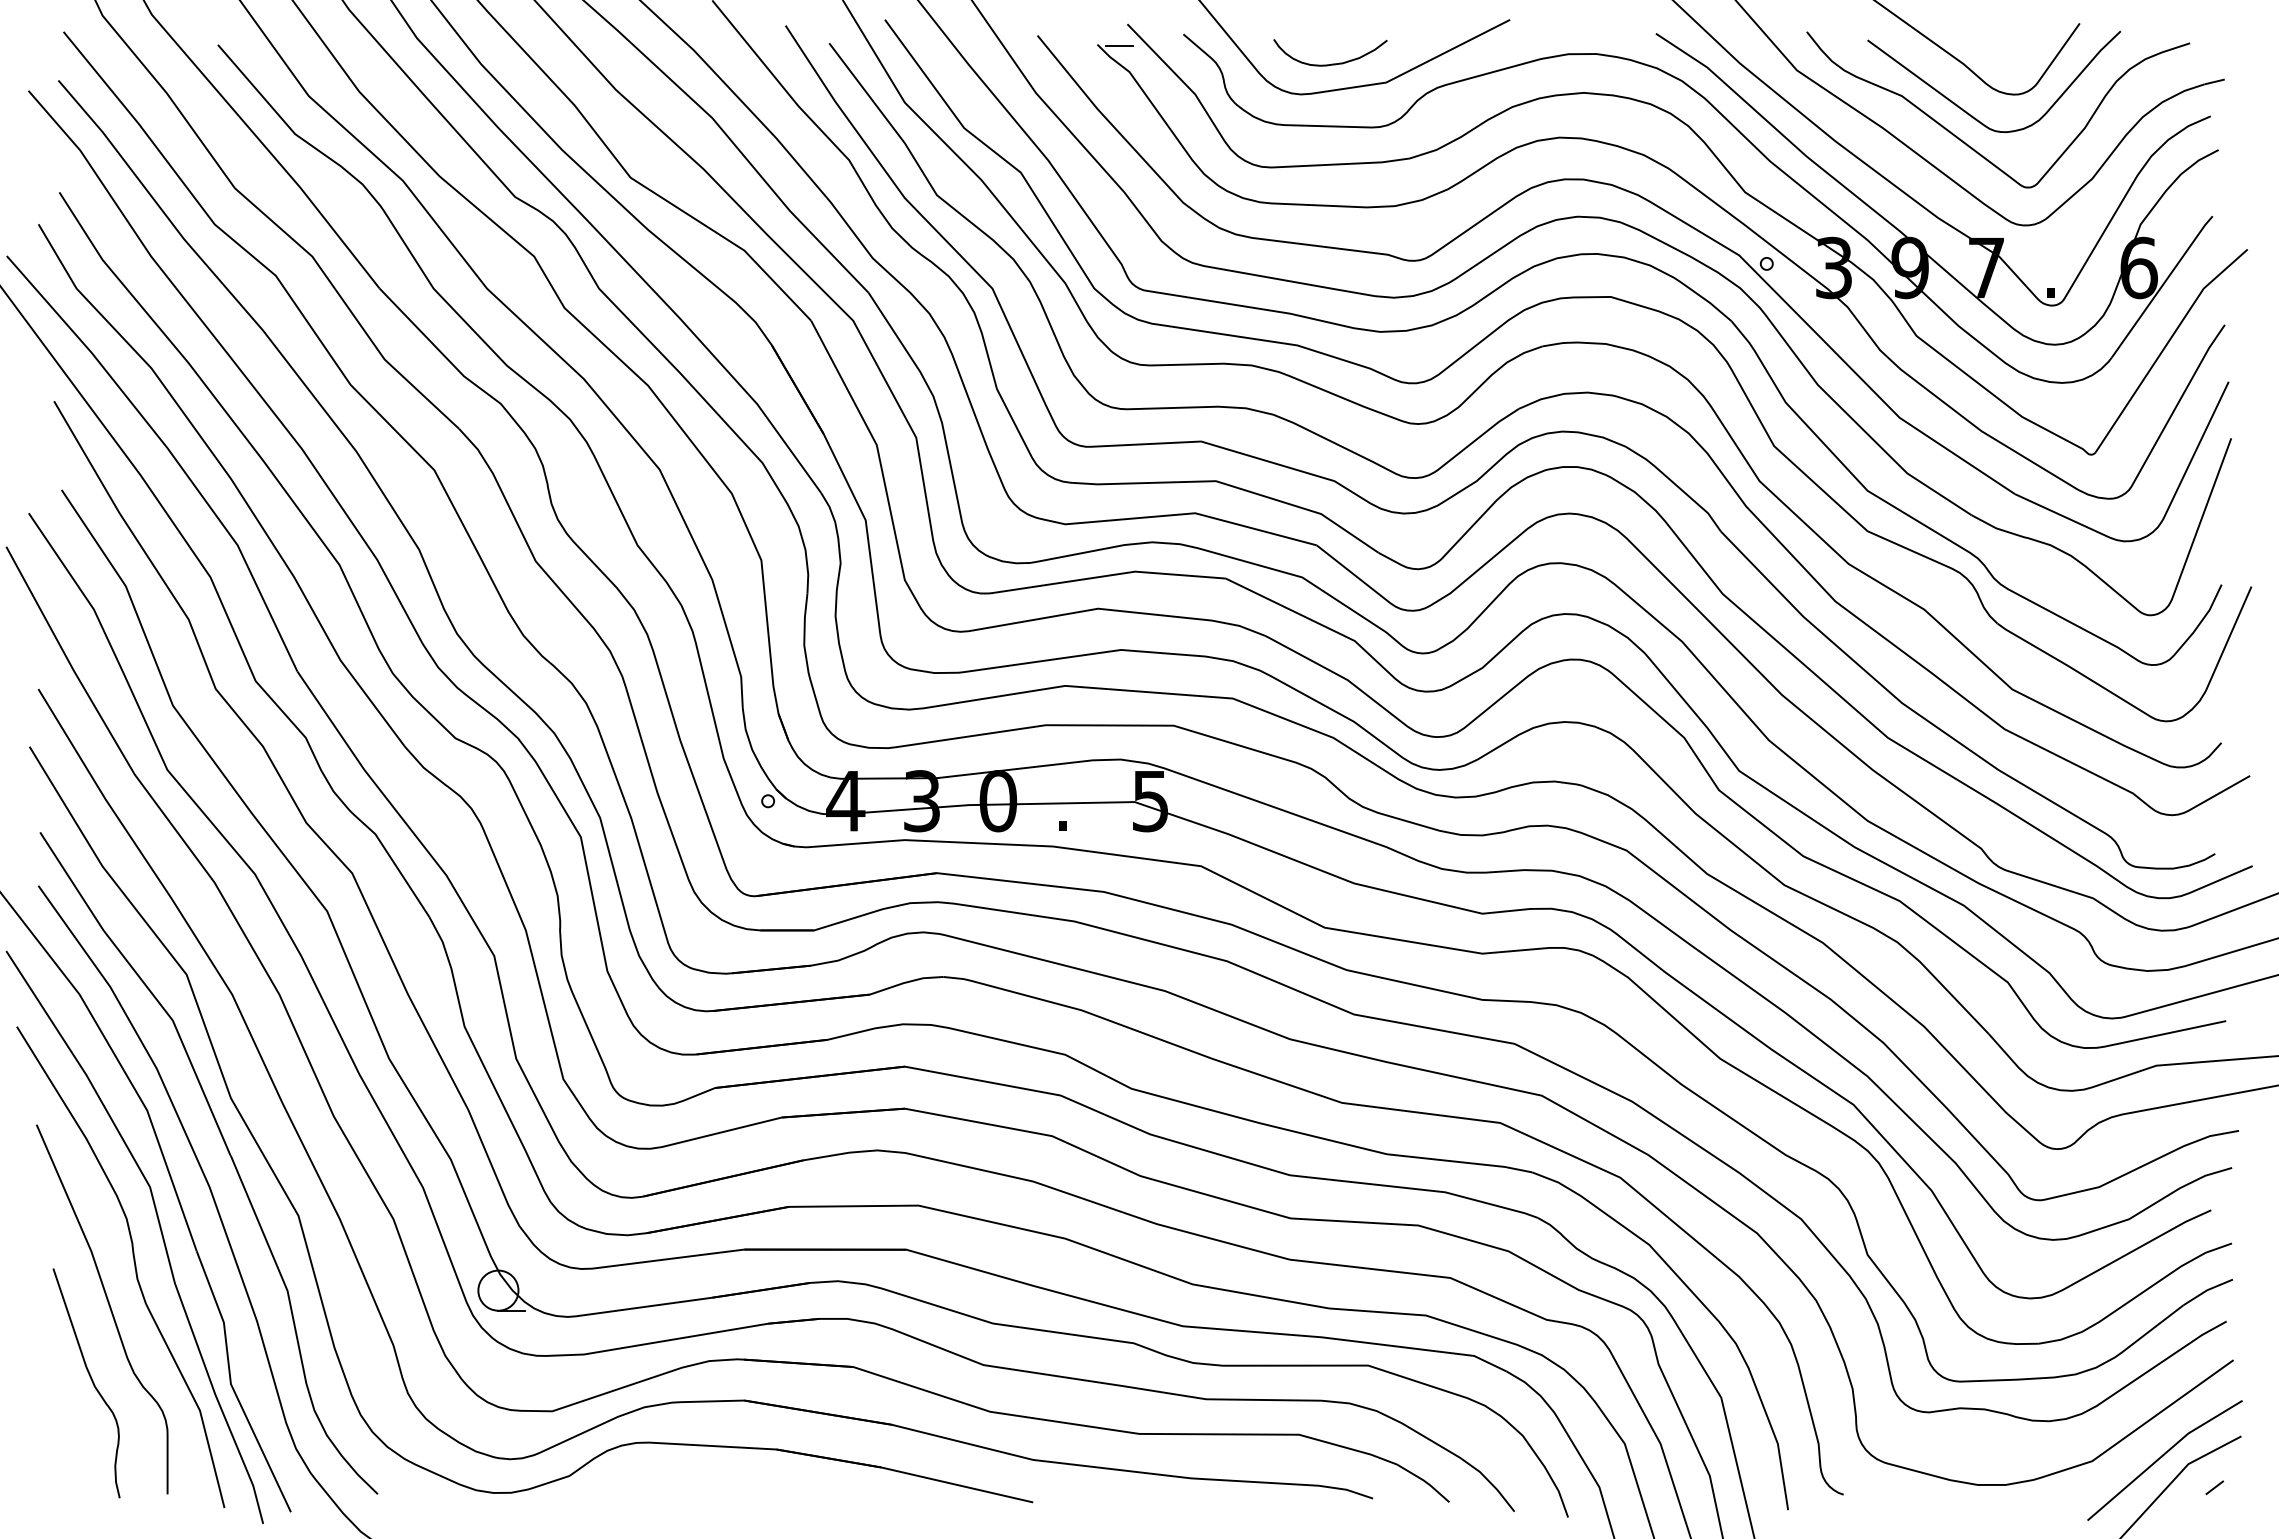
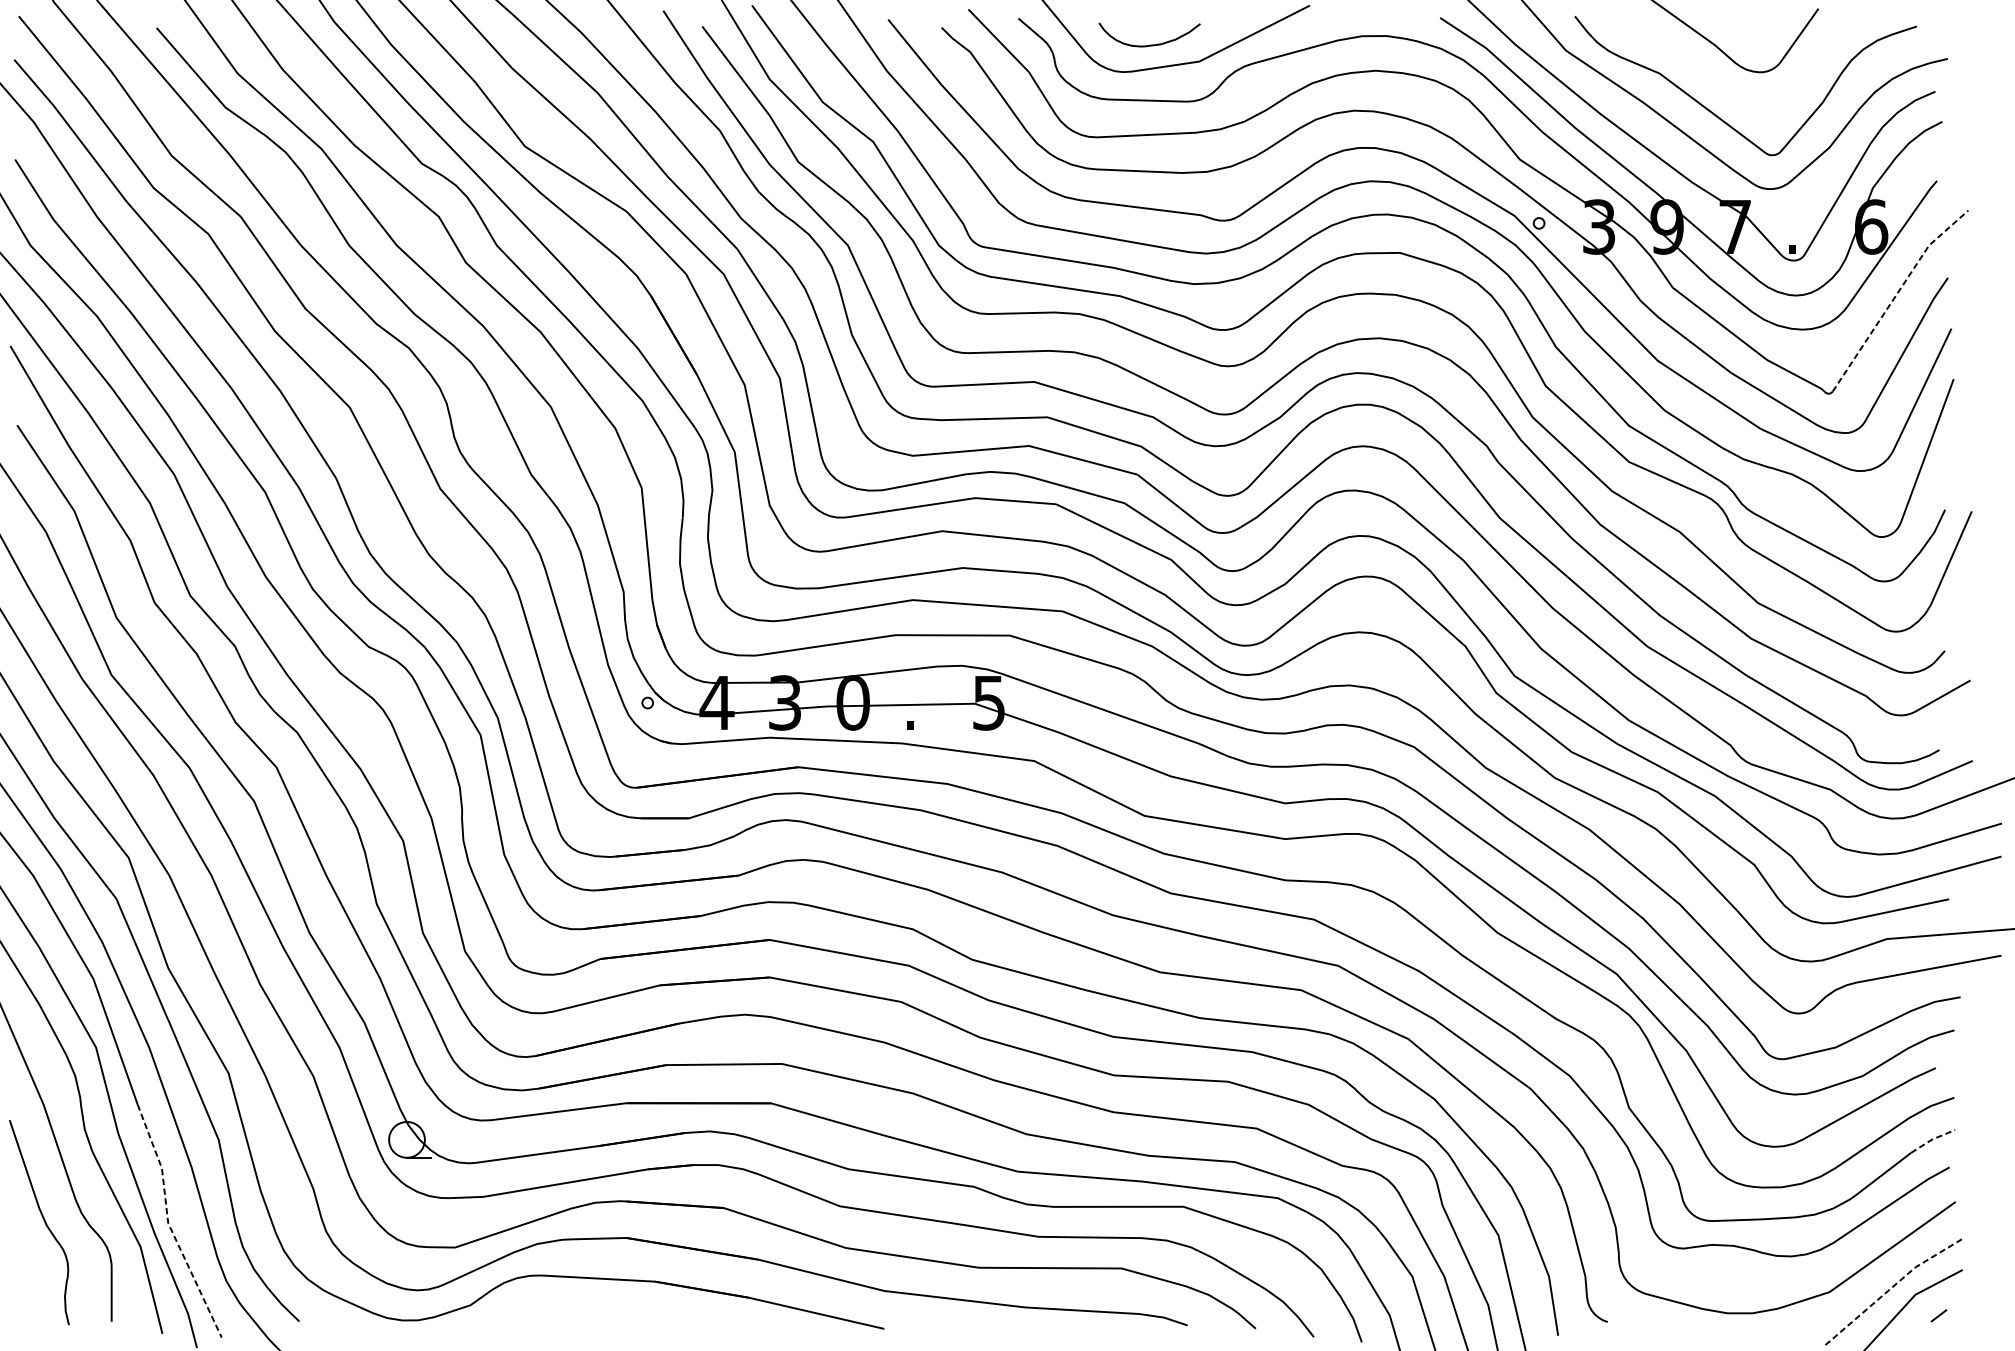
line: (1118, 46) -> (960, 29), removed
curve: (1968, 112) -> (1719, 88), removed
line: (2166, 345) -> (1895, 296), solid -> dashed
line: (2207, 1290) -> (1932, 1139), solid -> dashed
line: (230, 1384) -> (167, 1223), solid -> dashed
line: (2162, 1455) -> (1892, 1287), solid -> dashed

